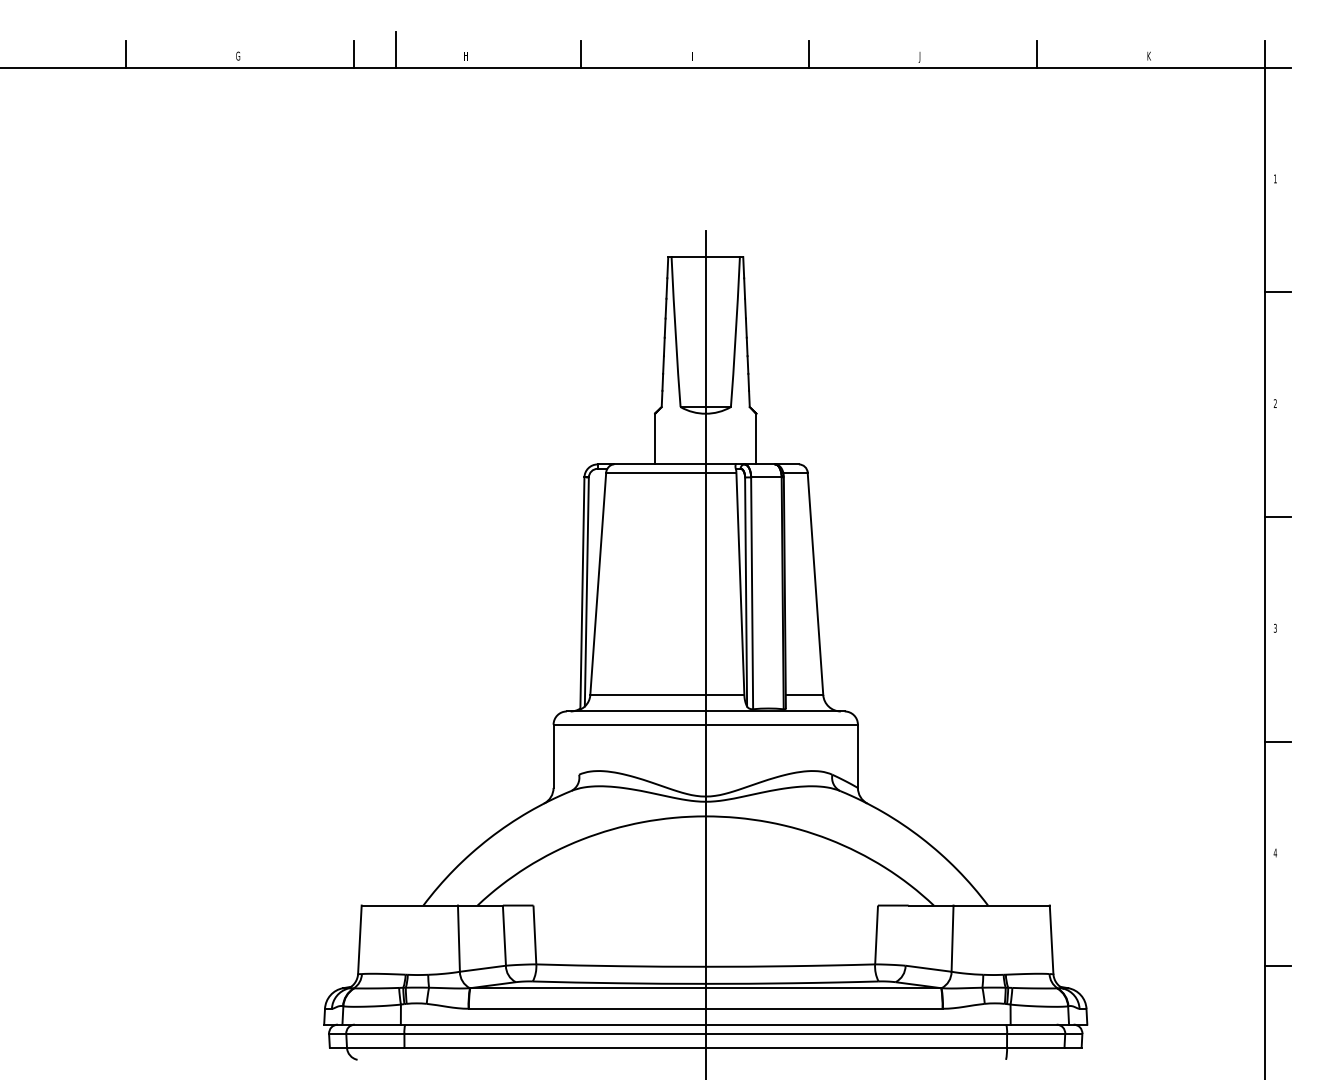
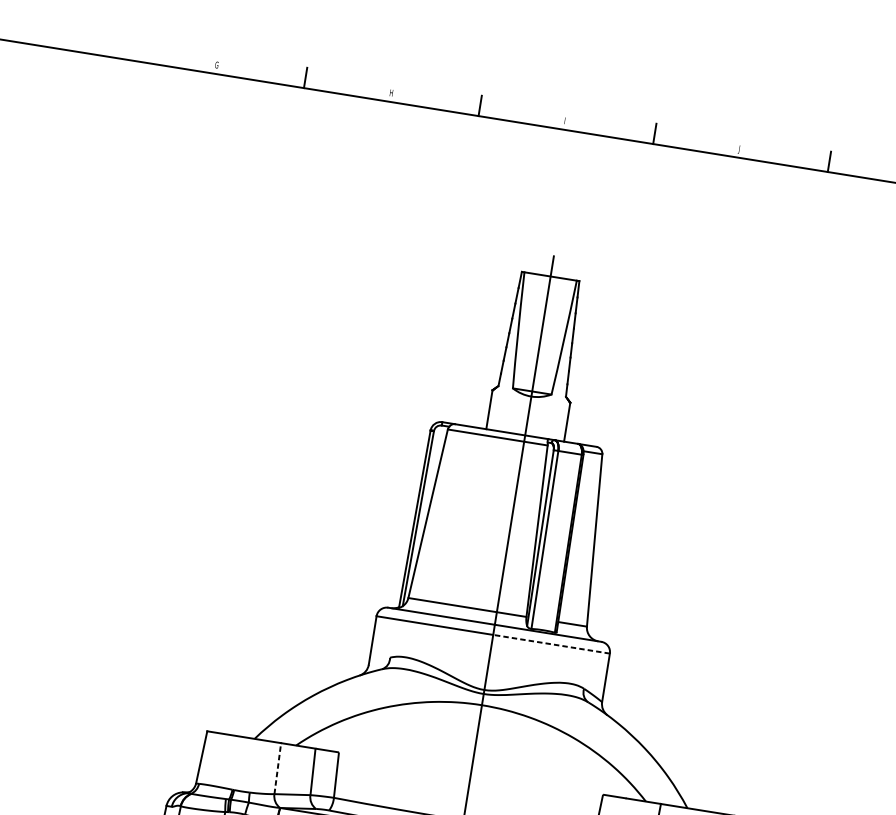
line: (395, 49) -> (338, 79), removed
line: (125, 54) -> (130, 49), removed
line: (781, 724) -> (551, 644), solid -> dashed
line: (458, 938) -> (277, 768), solid -> dashed

